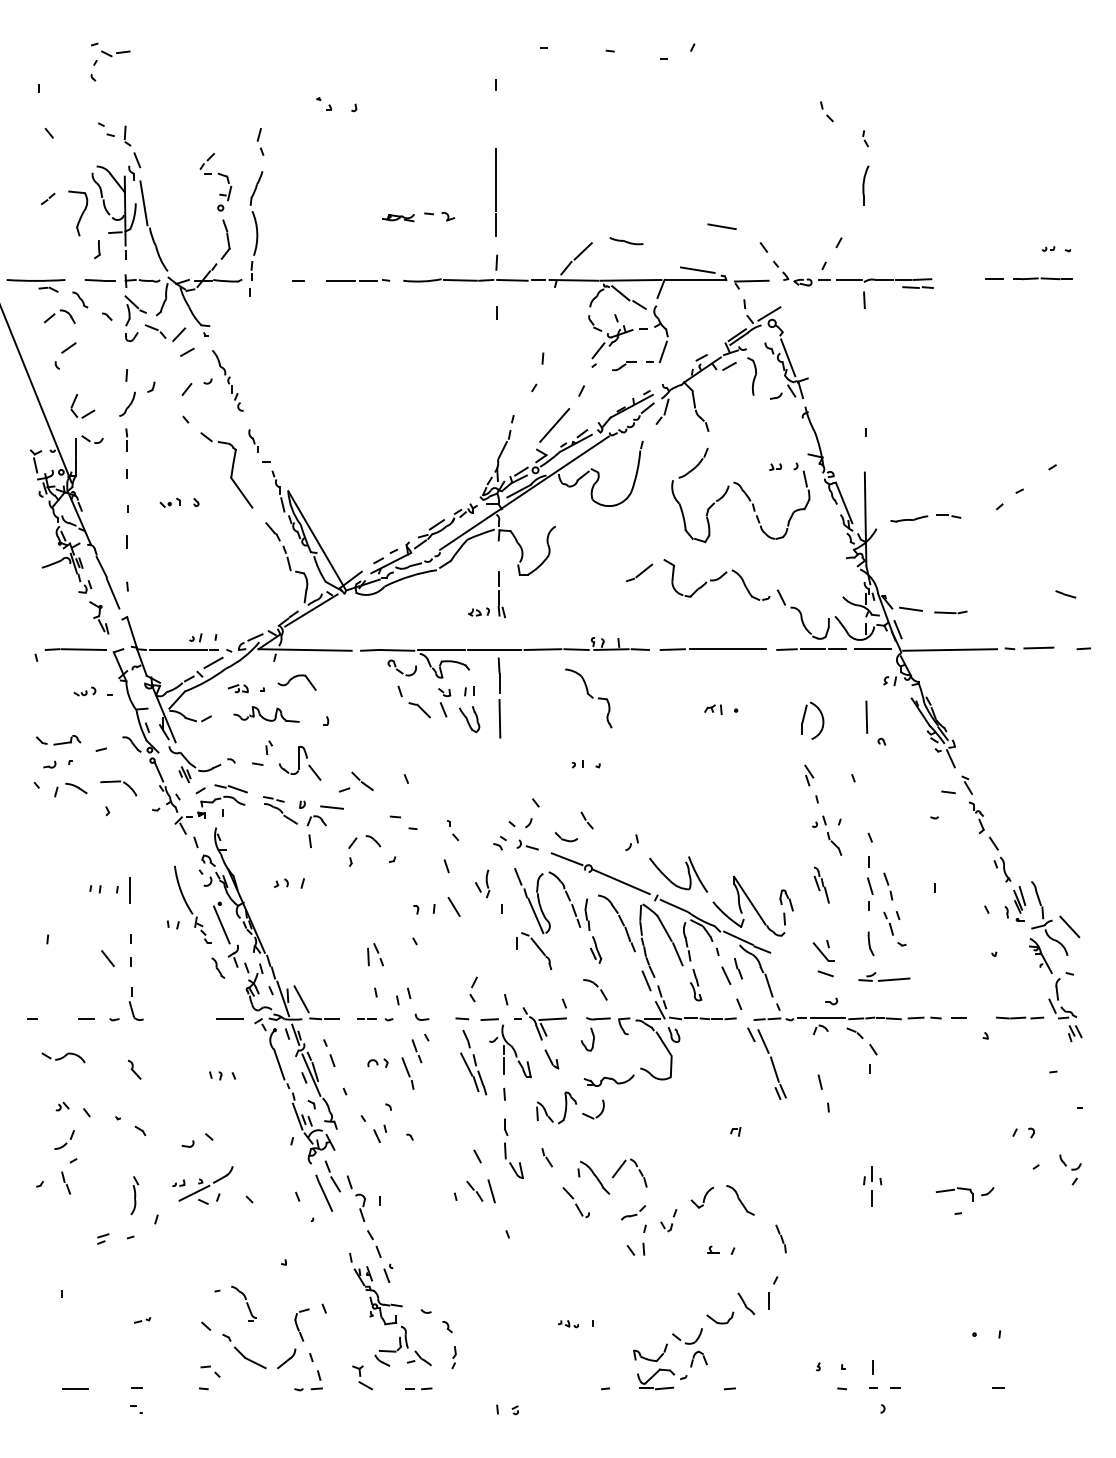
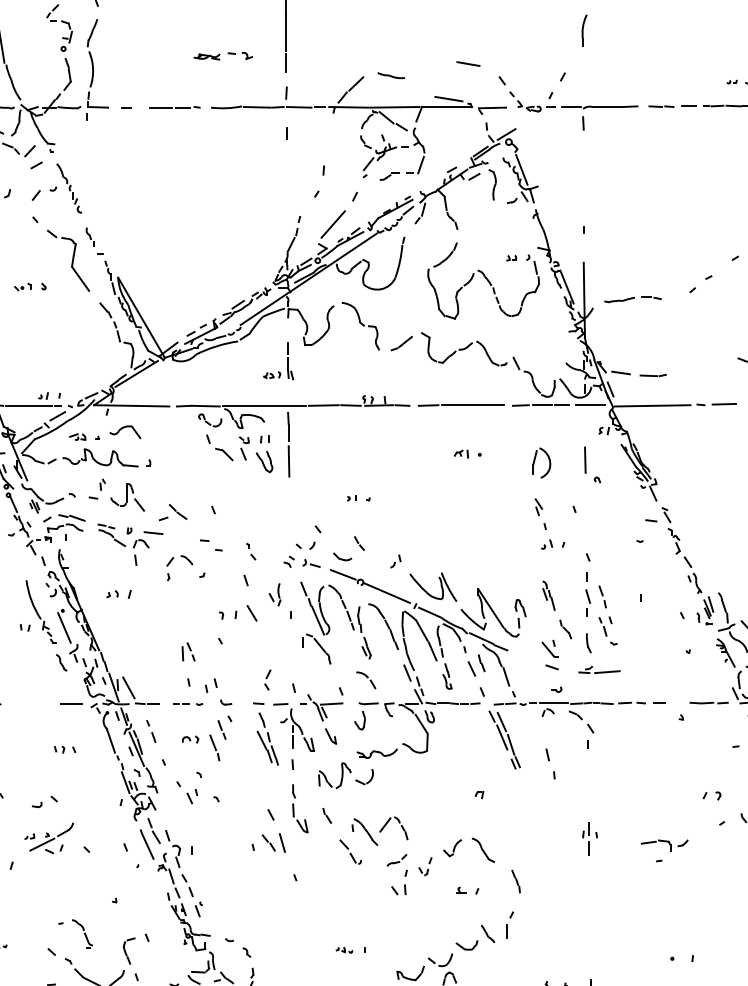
line: (263, 279) -> (98, 106), added
line: (917, 287) -> (661, 106), moved
part: (588, 698) -> (360, 326), moved
part: (266, 714) -> (100, 457), size x1.43
part: (834, 843) -> (565, 629), moved
line: (763, 1060) -> (501, 737), added
part: (351, 1231) -> (169, 875), added

